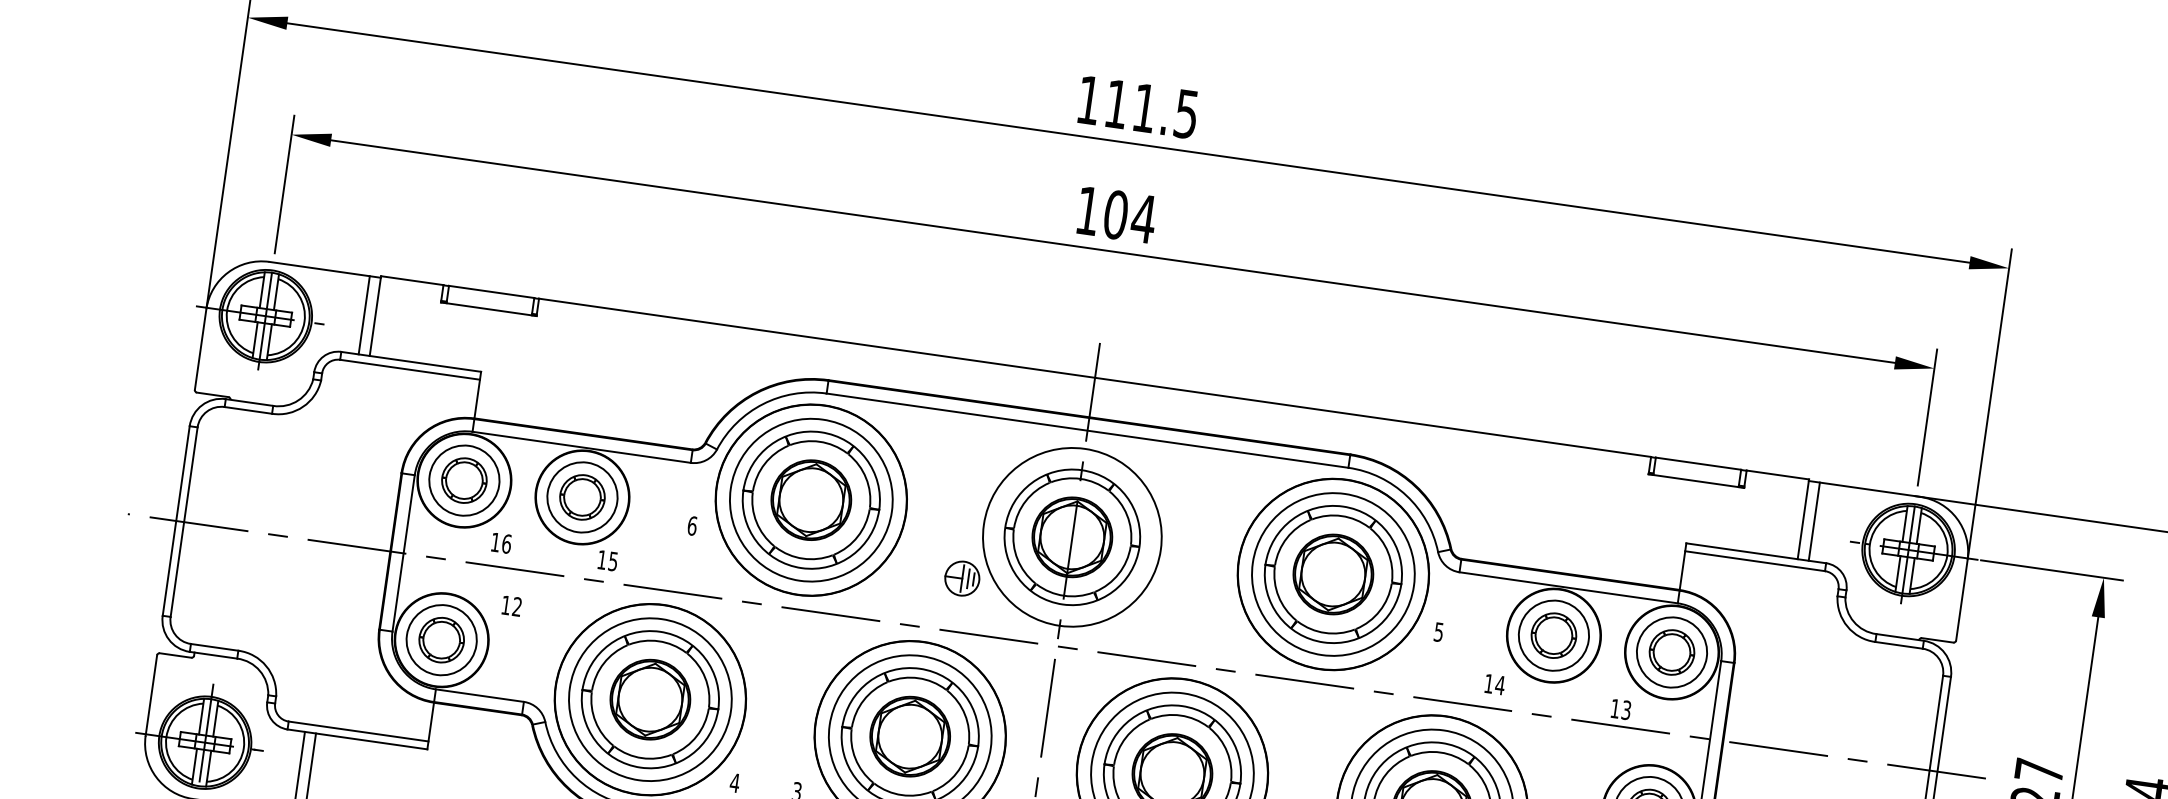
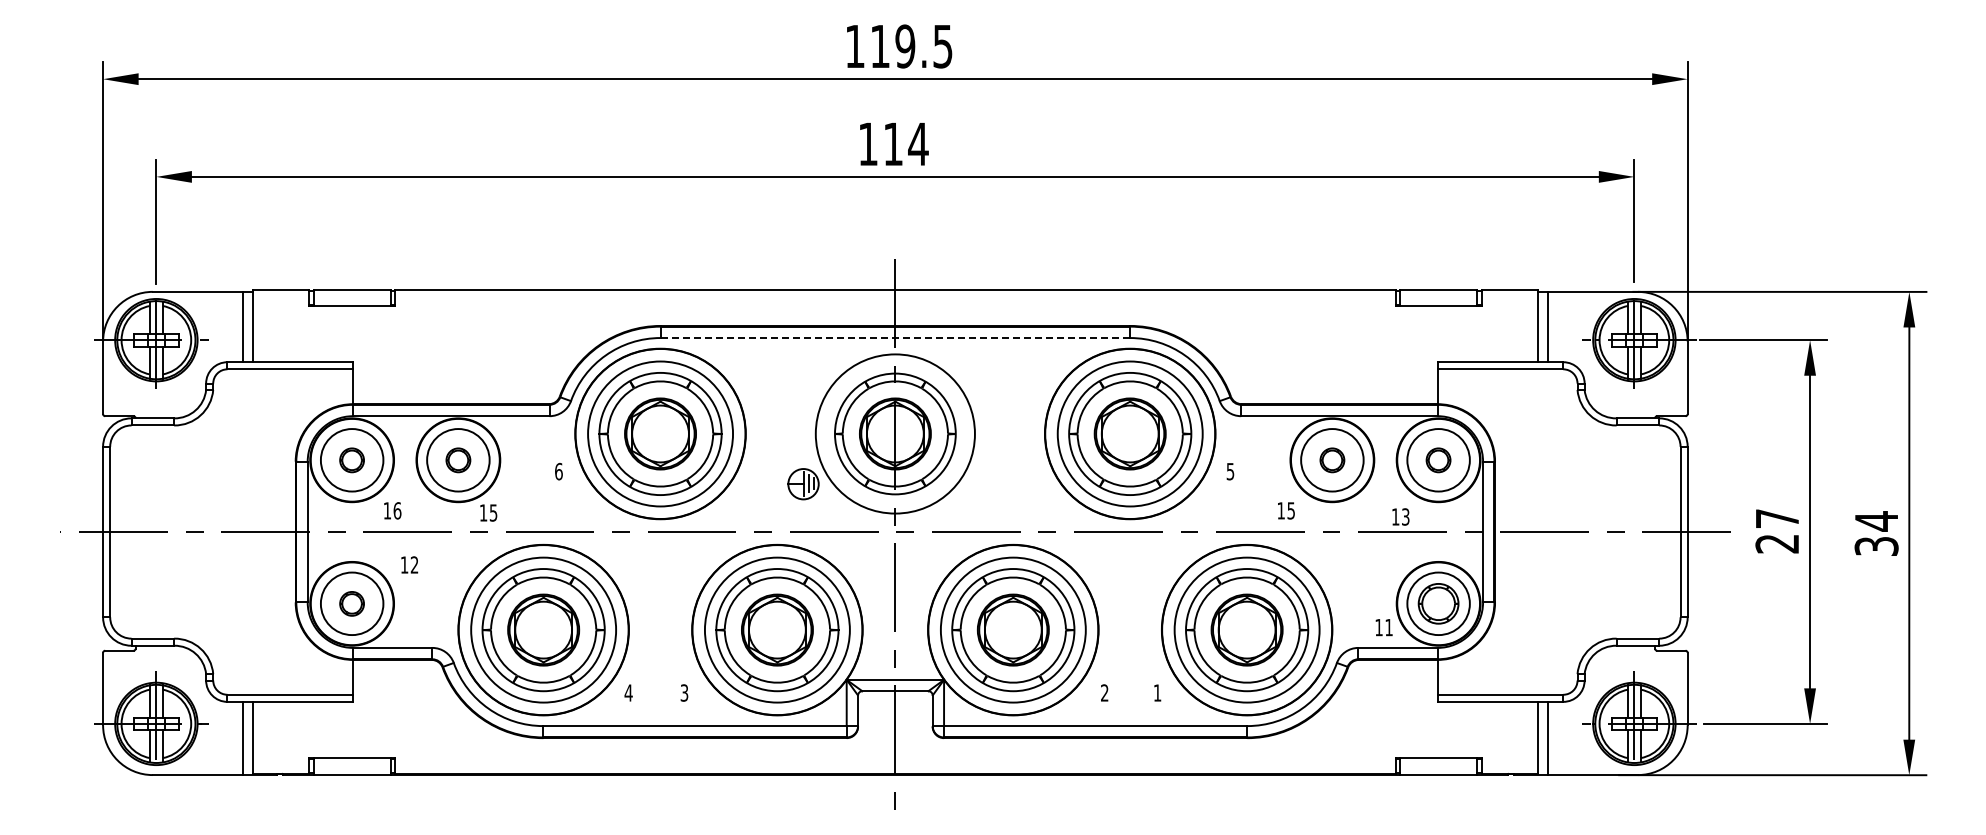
text: (1144, 108) -> (905, 46), 111.5 -> 119.5
text: (1116, 215) -> (893, 144), 104 -> 114
line: (1087, 431) -> (895, 338), solid -> dashed
part: (463, 480) -> (351, 460), size x0.6
part: (582, 497) -> (458, 460), size x0.6
part: (1554, 635) -> (1332, 460), size x0.6
part: (441, 639) -> (351, 603), size x0.6
part: (1671, 652) -> (1438, 460), size x0.6
text: (1500, 685) -> (1291, 510), 14 -> 15

